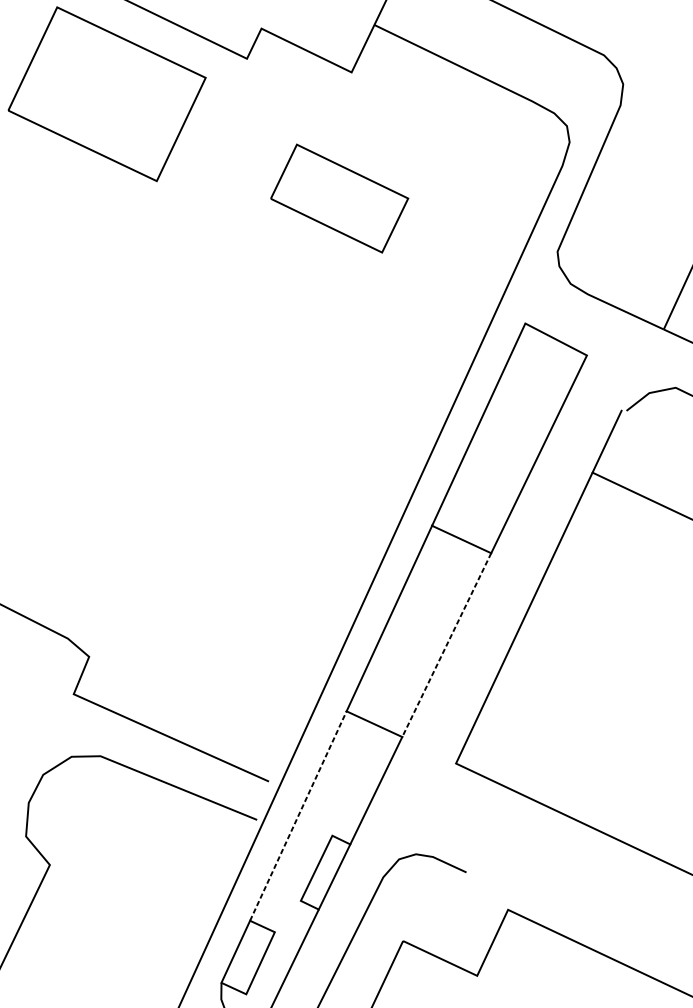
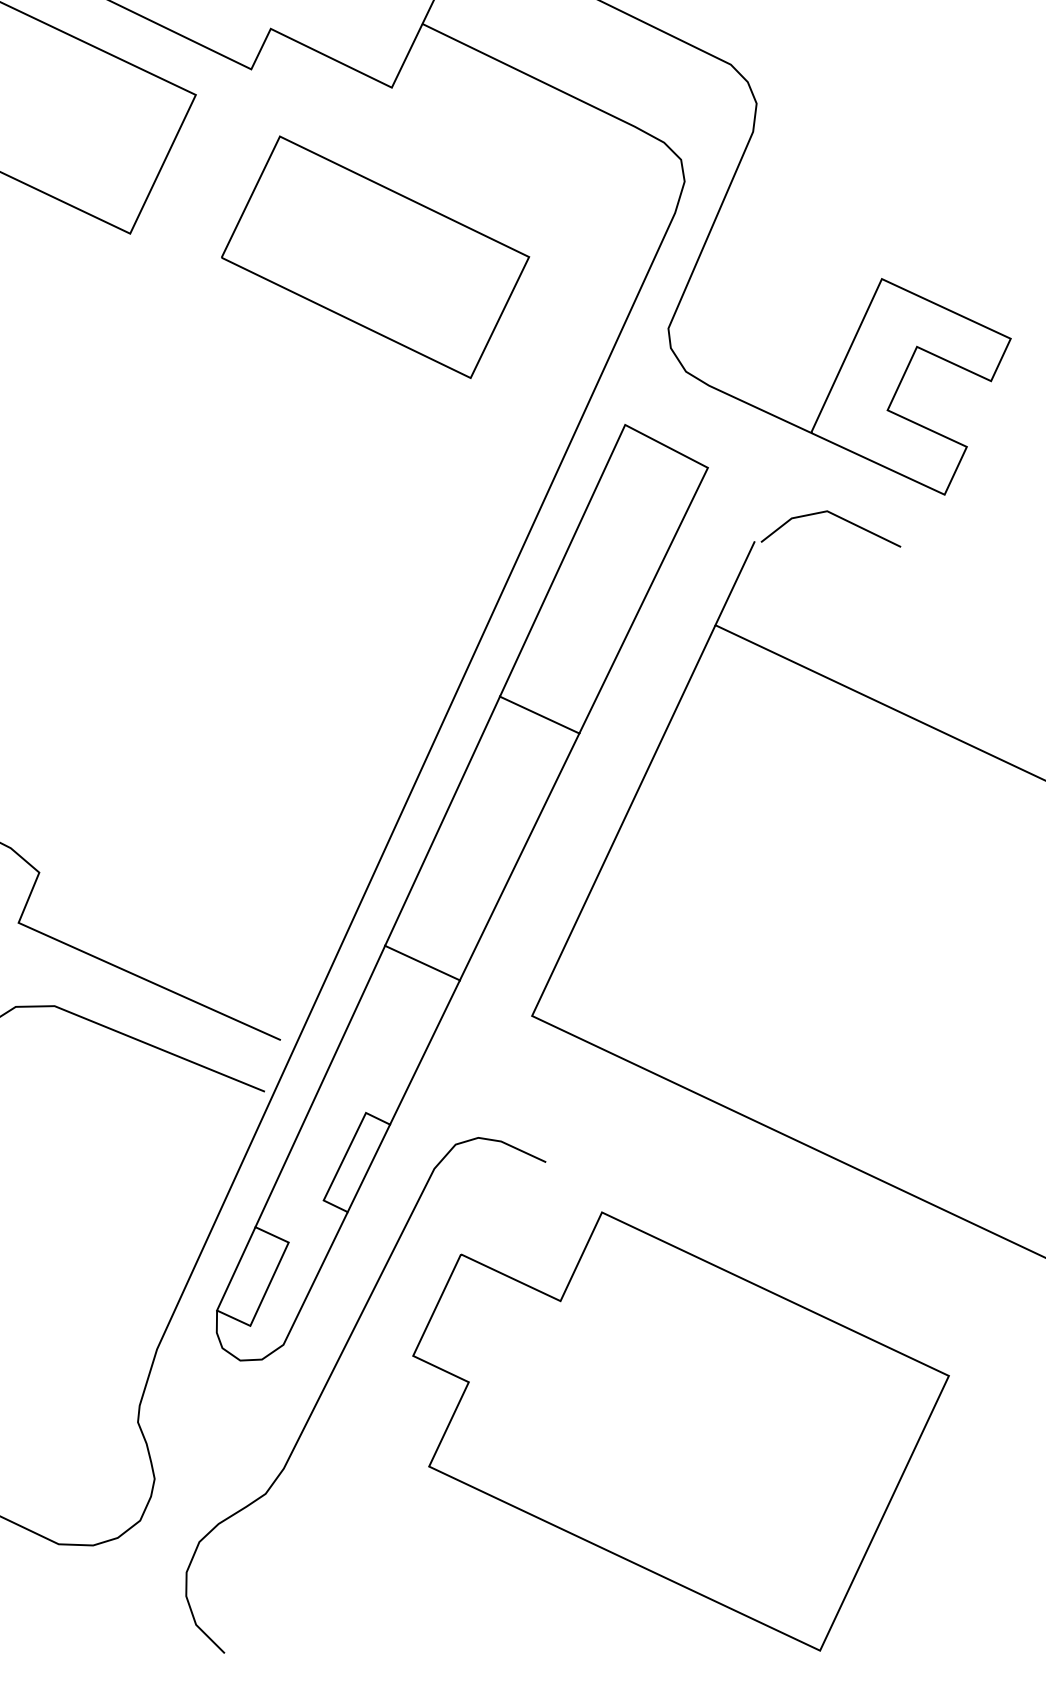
part: (339, 198) -> (375, 256), size x1.67
line: (446, 645) -> (519, 857), dashed -> solid
line: (298, 816) -> (320, 1086), dashed -> solid

